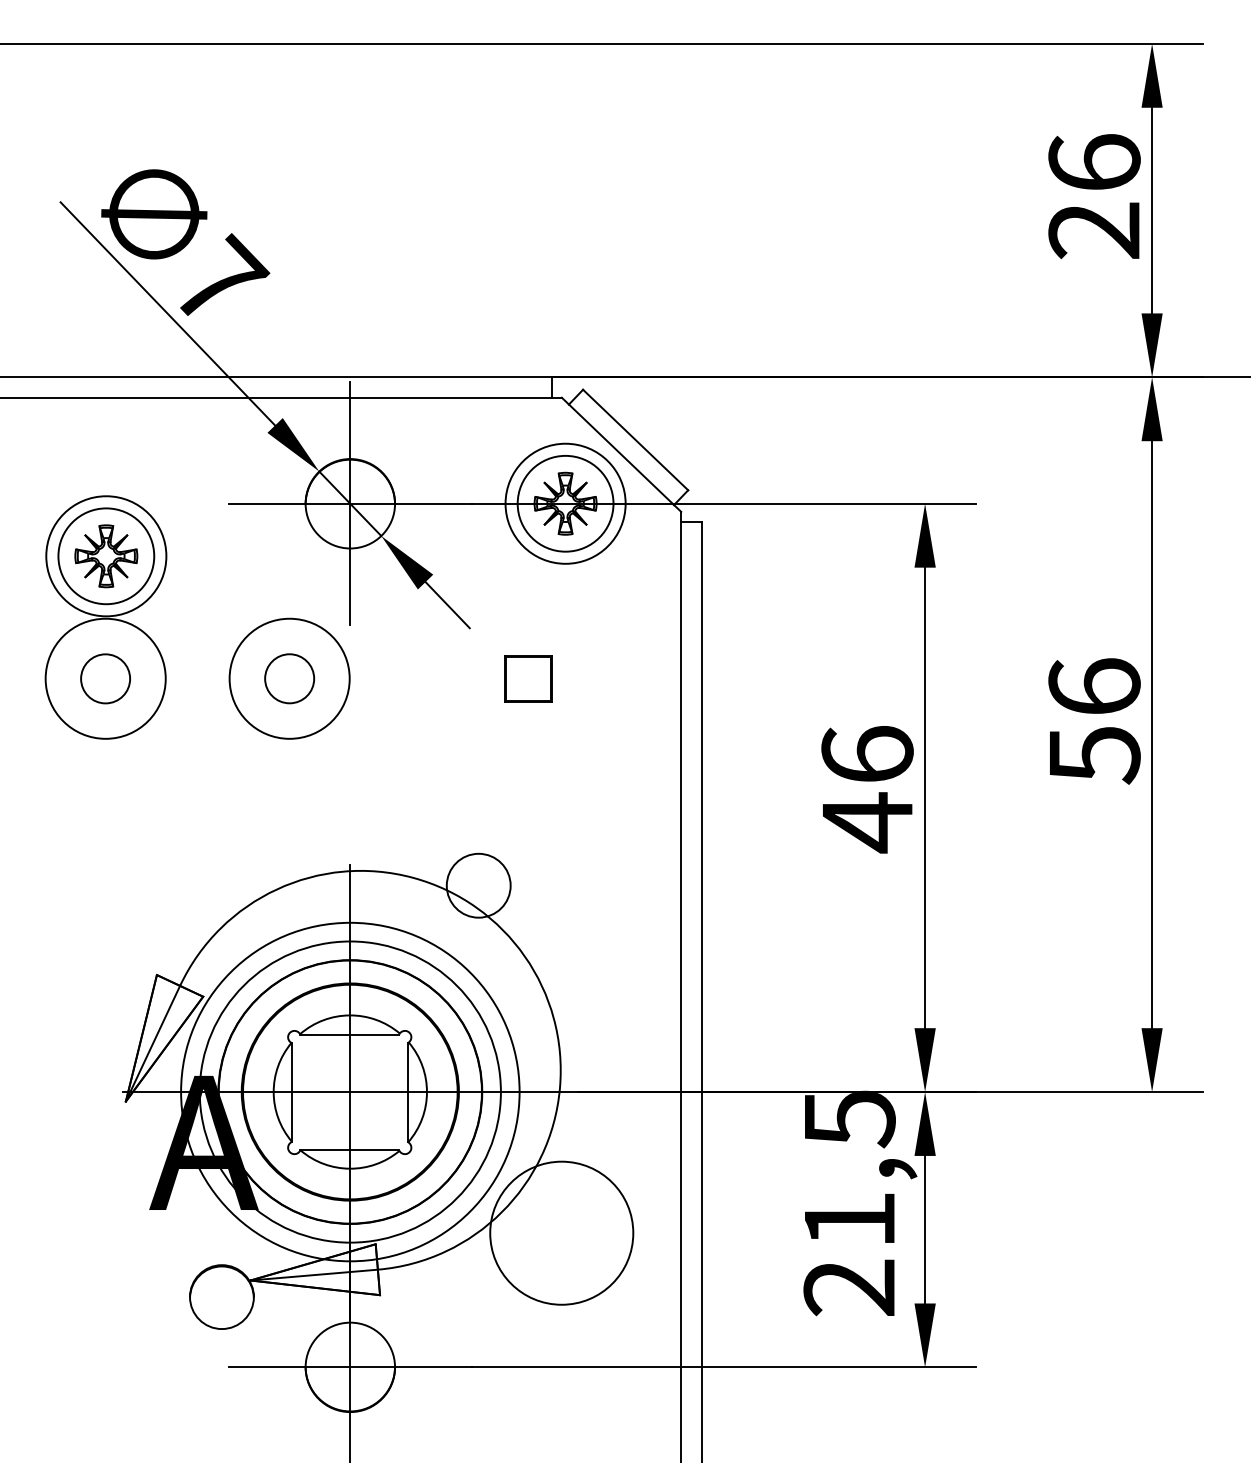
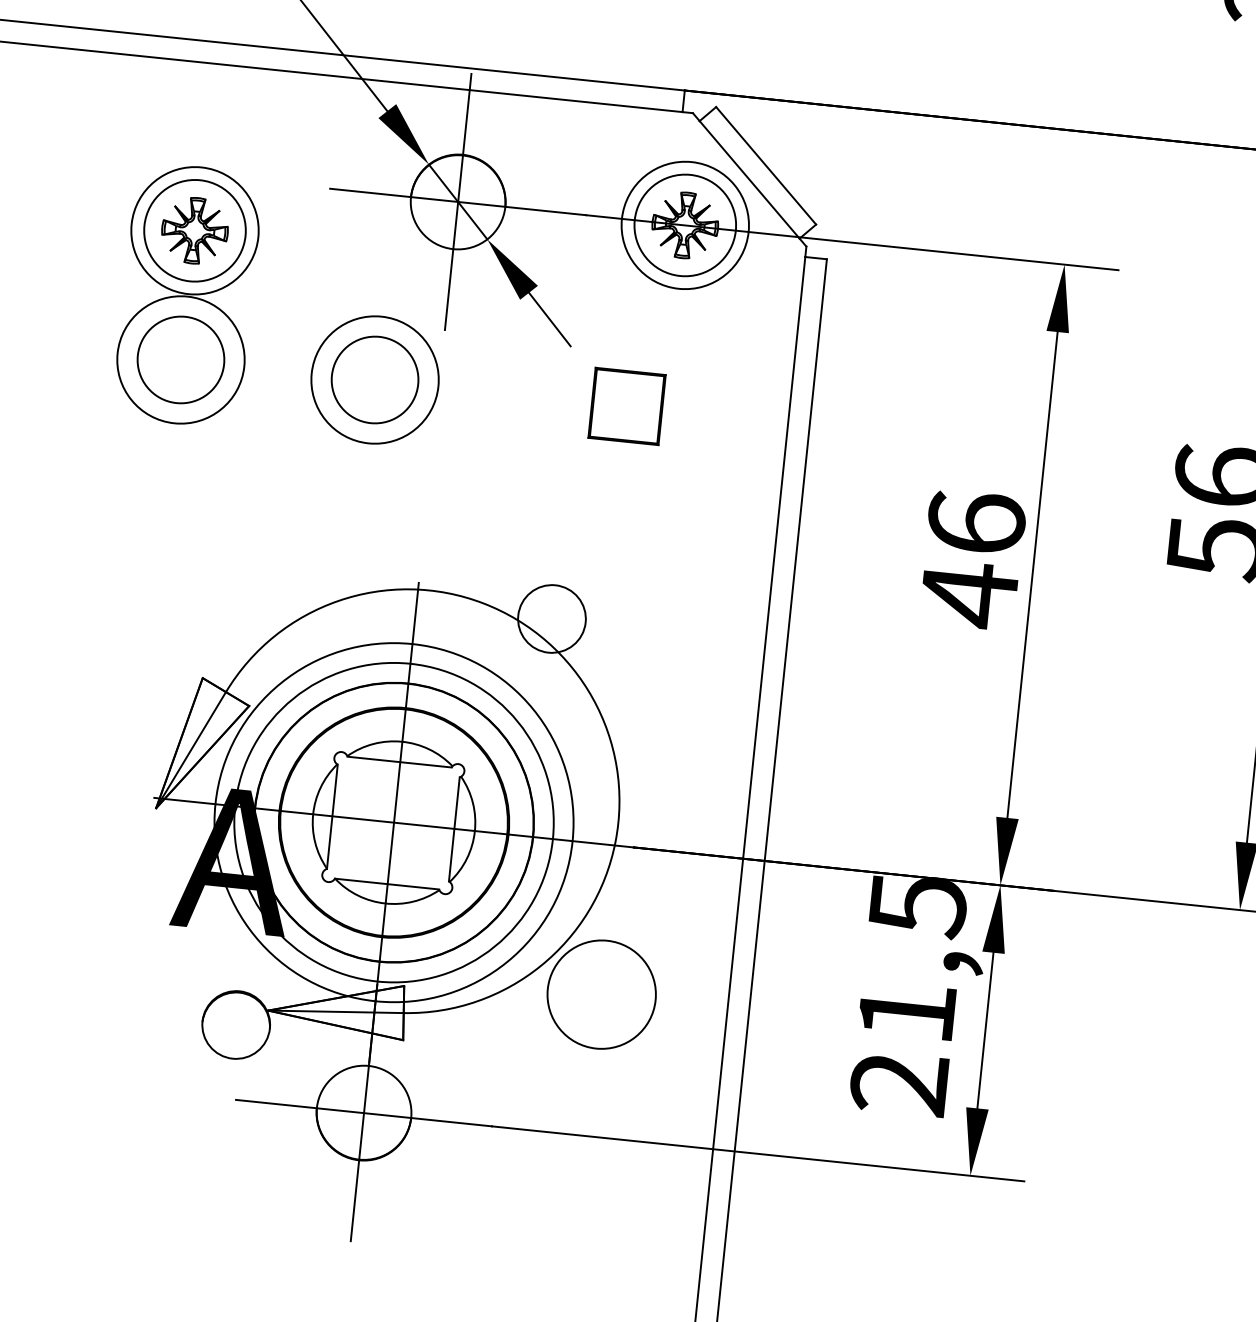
circle: (105, 678) -> (180, 359), size x1.67
circle: (289, 678) -> (374, 379), size x1.67
part: (528, 678) -> (627, 405), size x1.43
circle: (561, 1233) -> (601, 994), size x0.71

